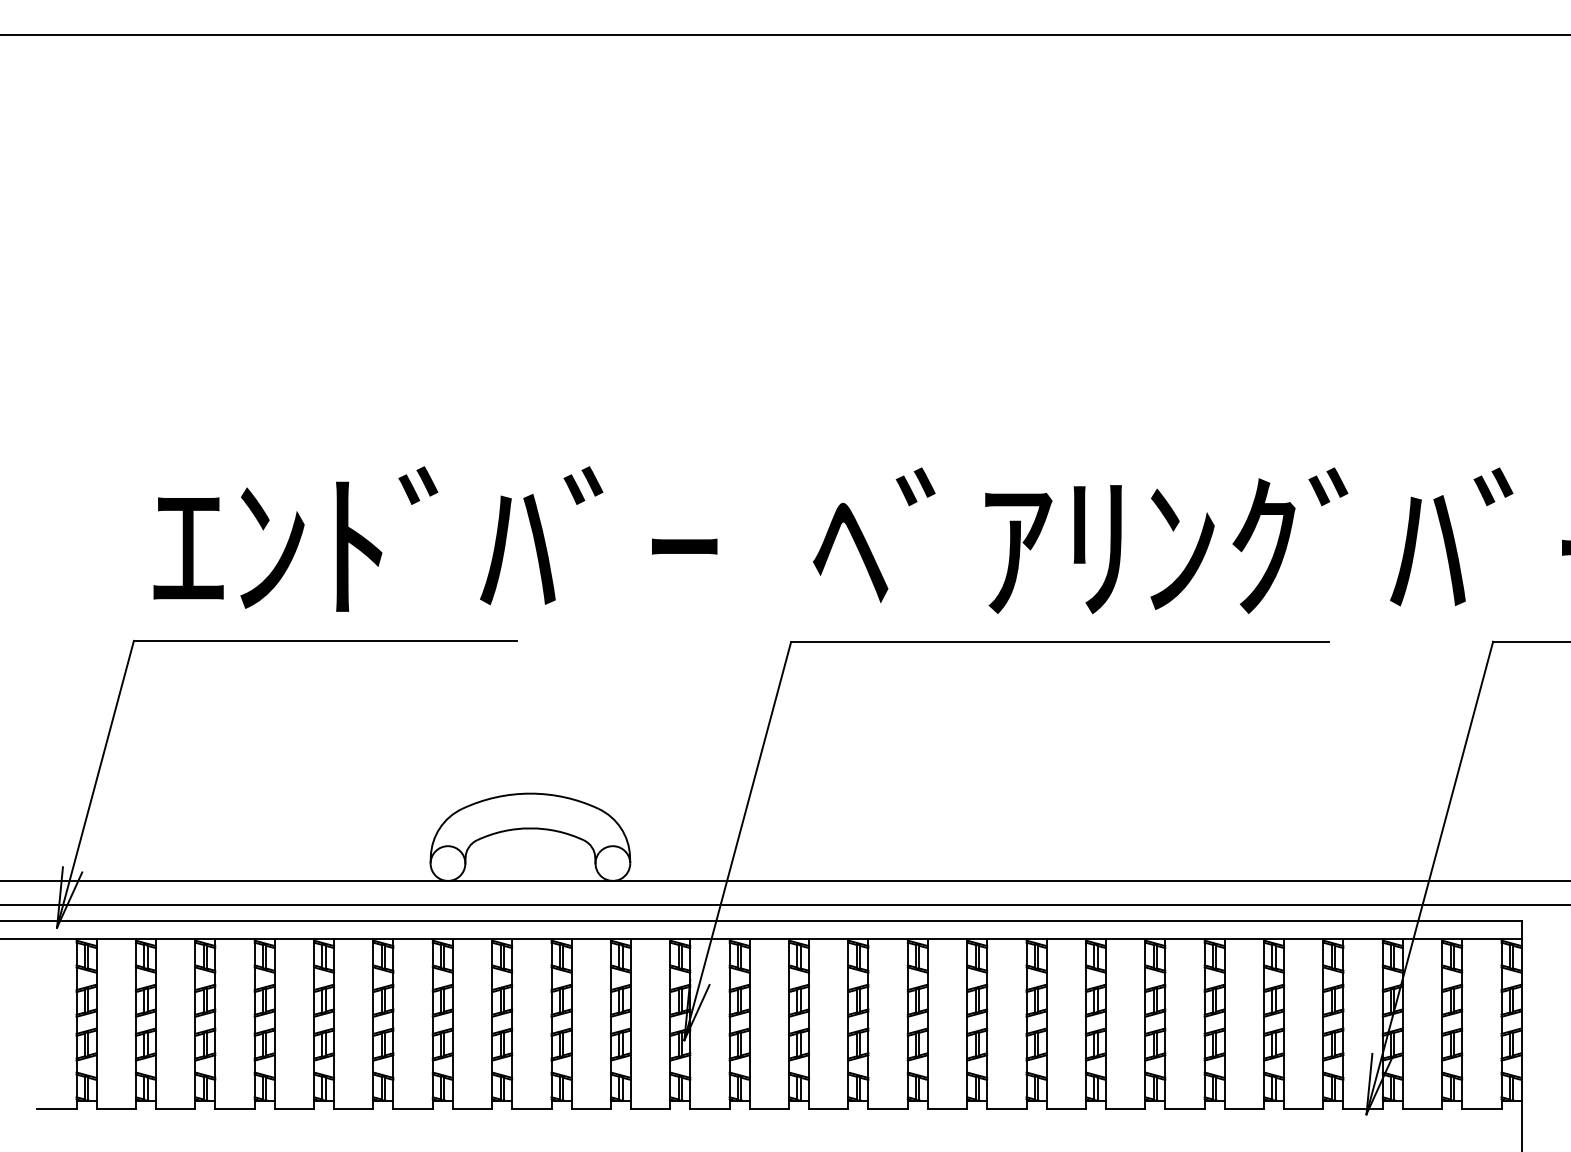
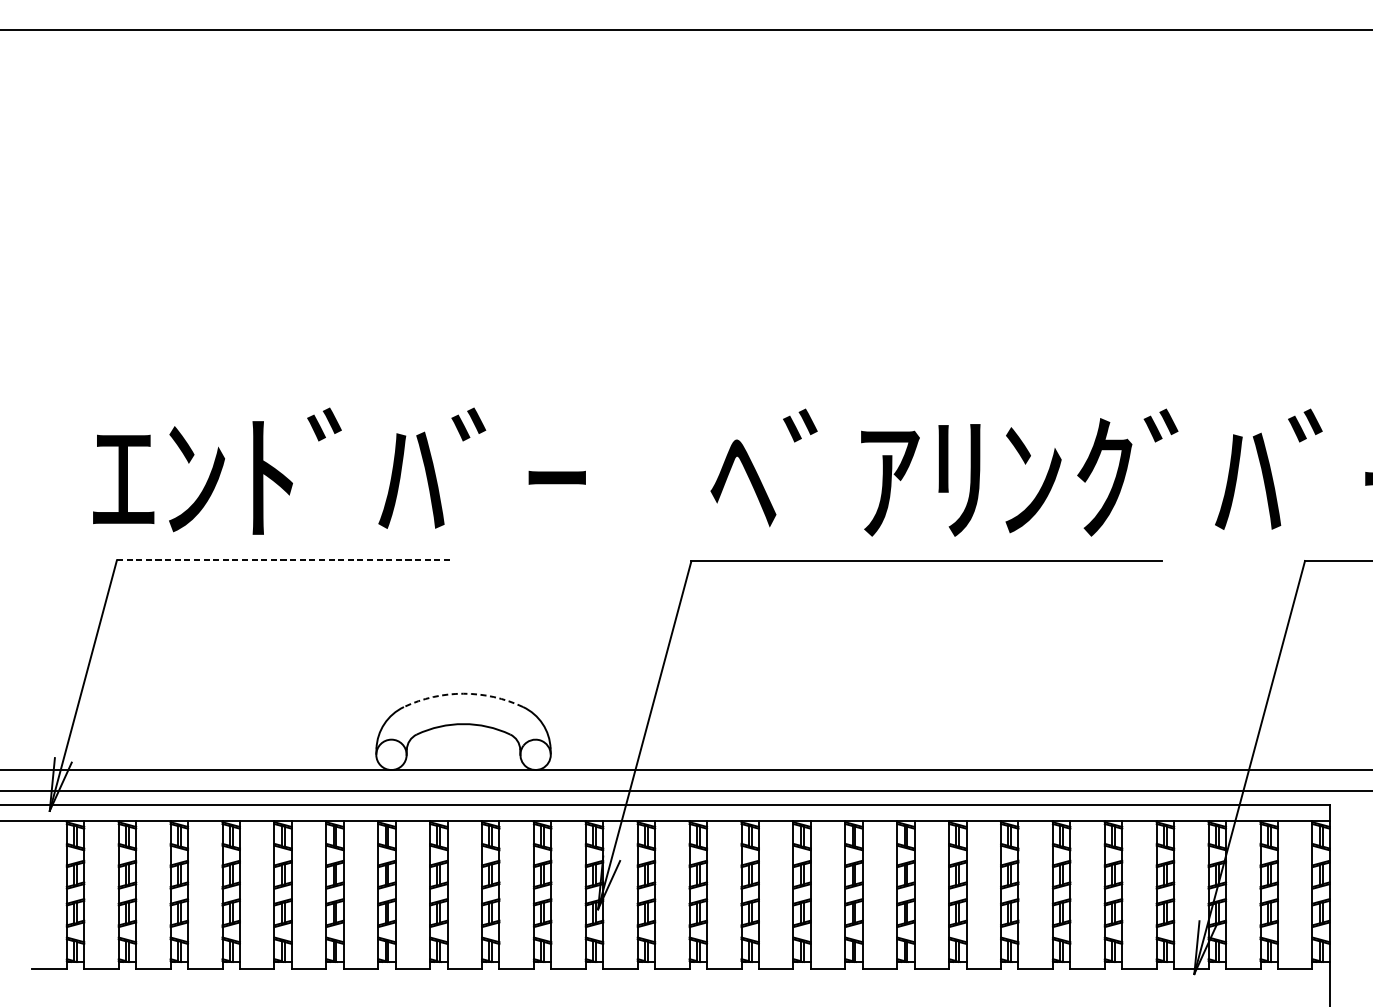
text: (435, 538) -> (339, 470), moved
line: (325, 640) -> (284, 559), solid -> dashed
arc: (530, 793) -> (463, 693), solid -> dashed

